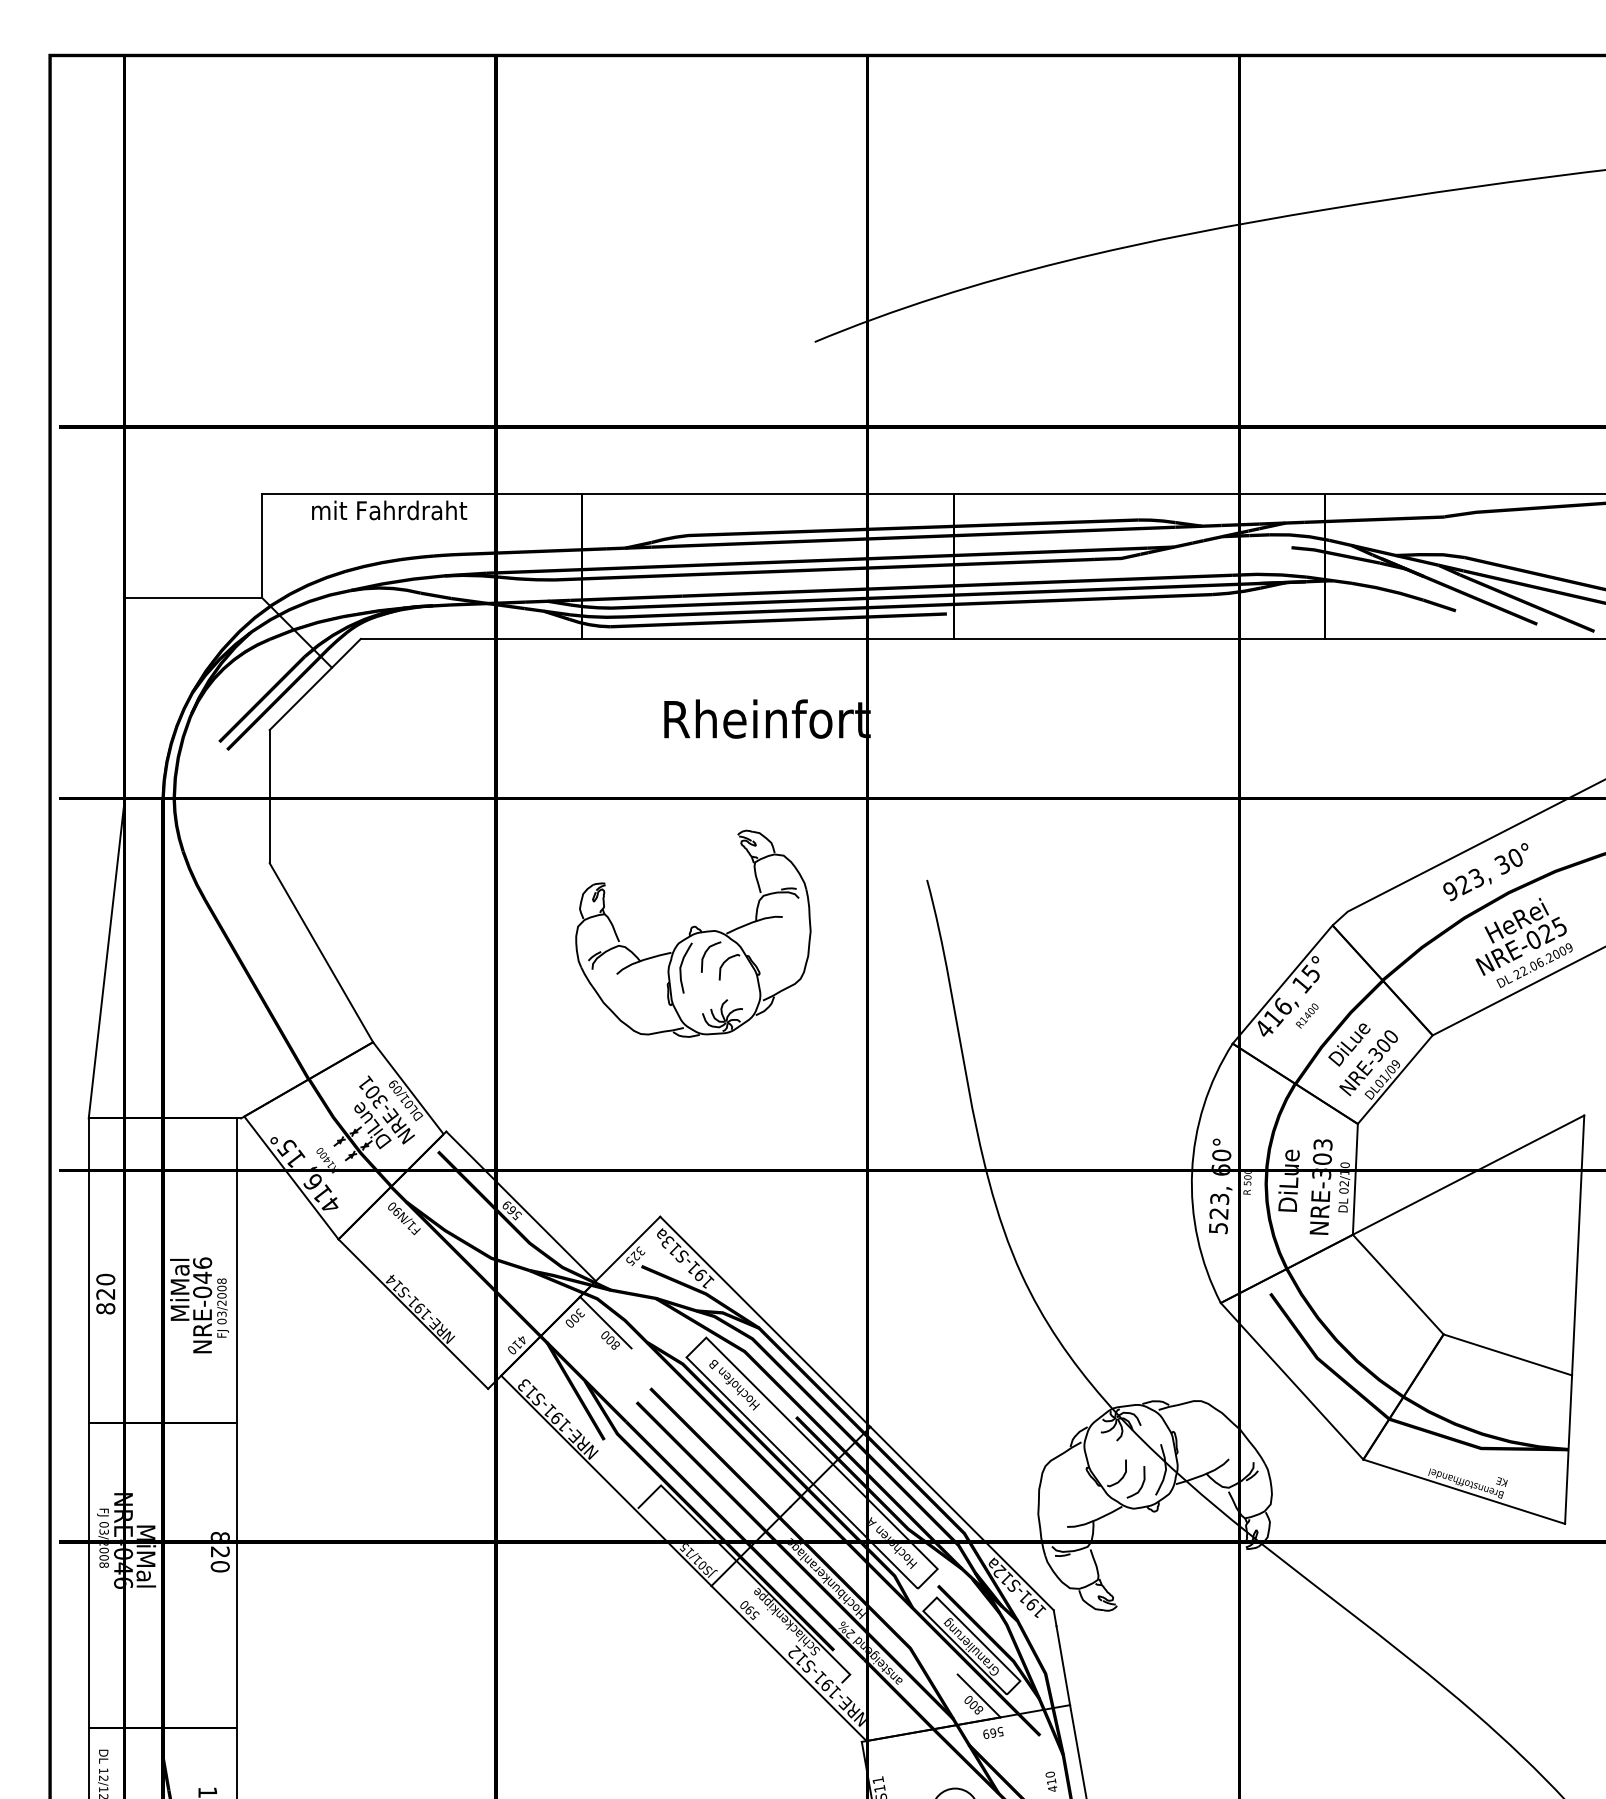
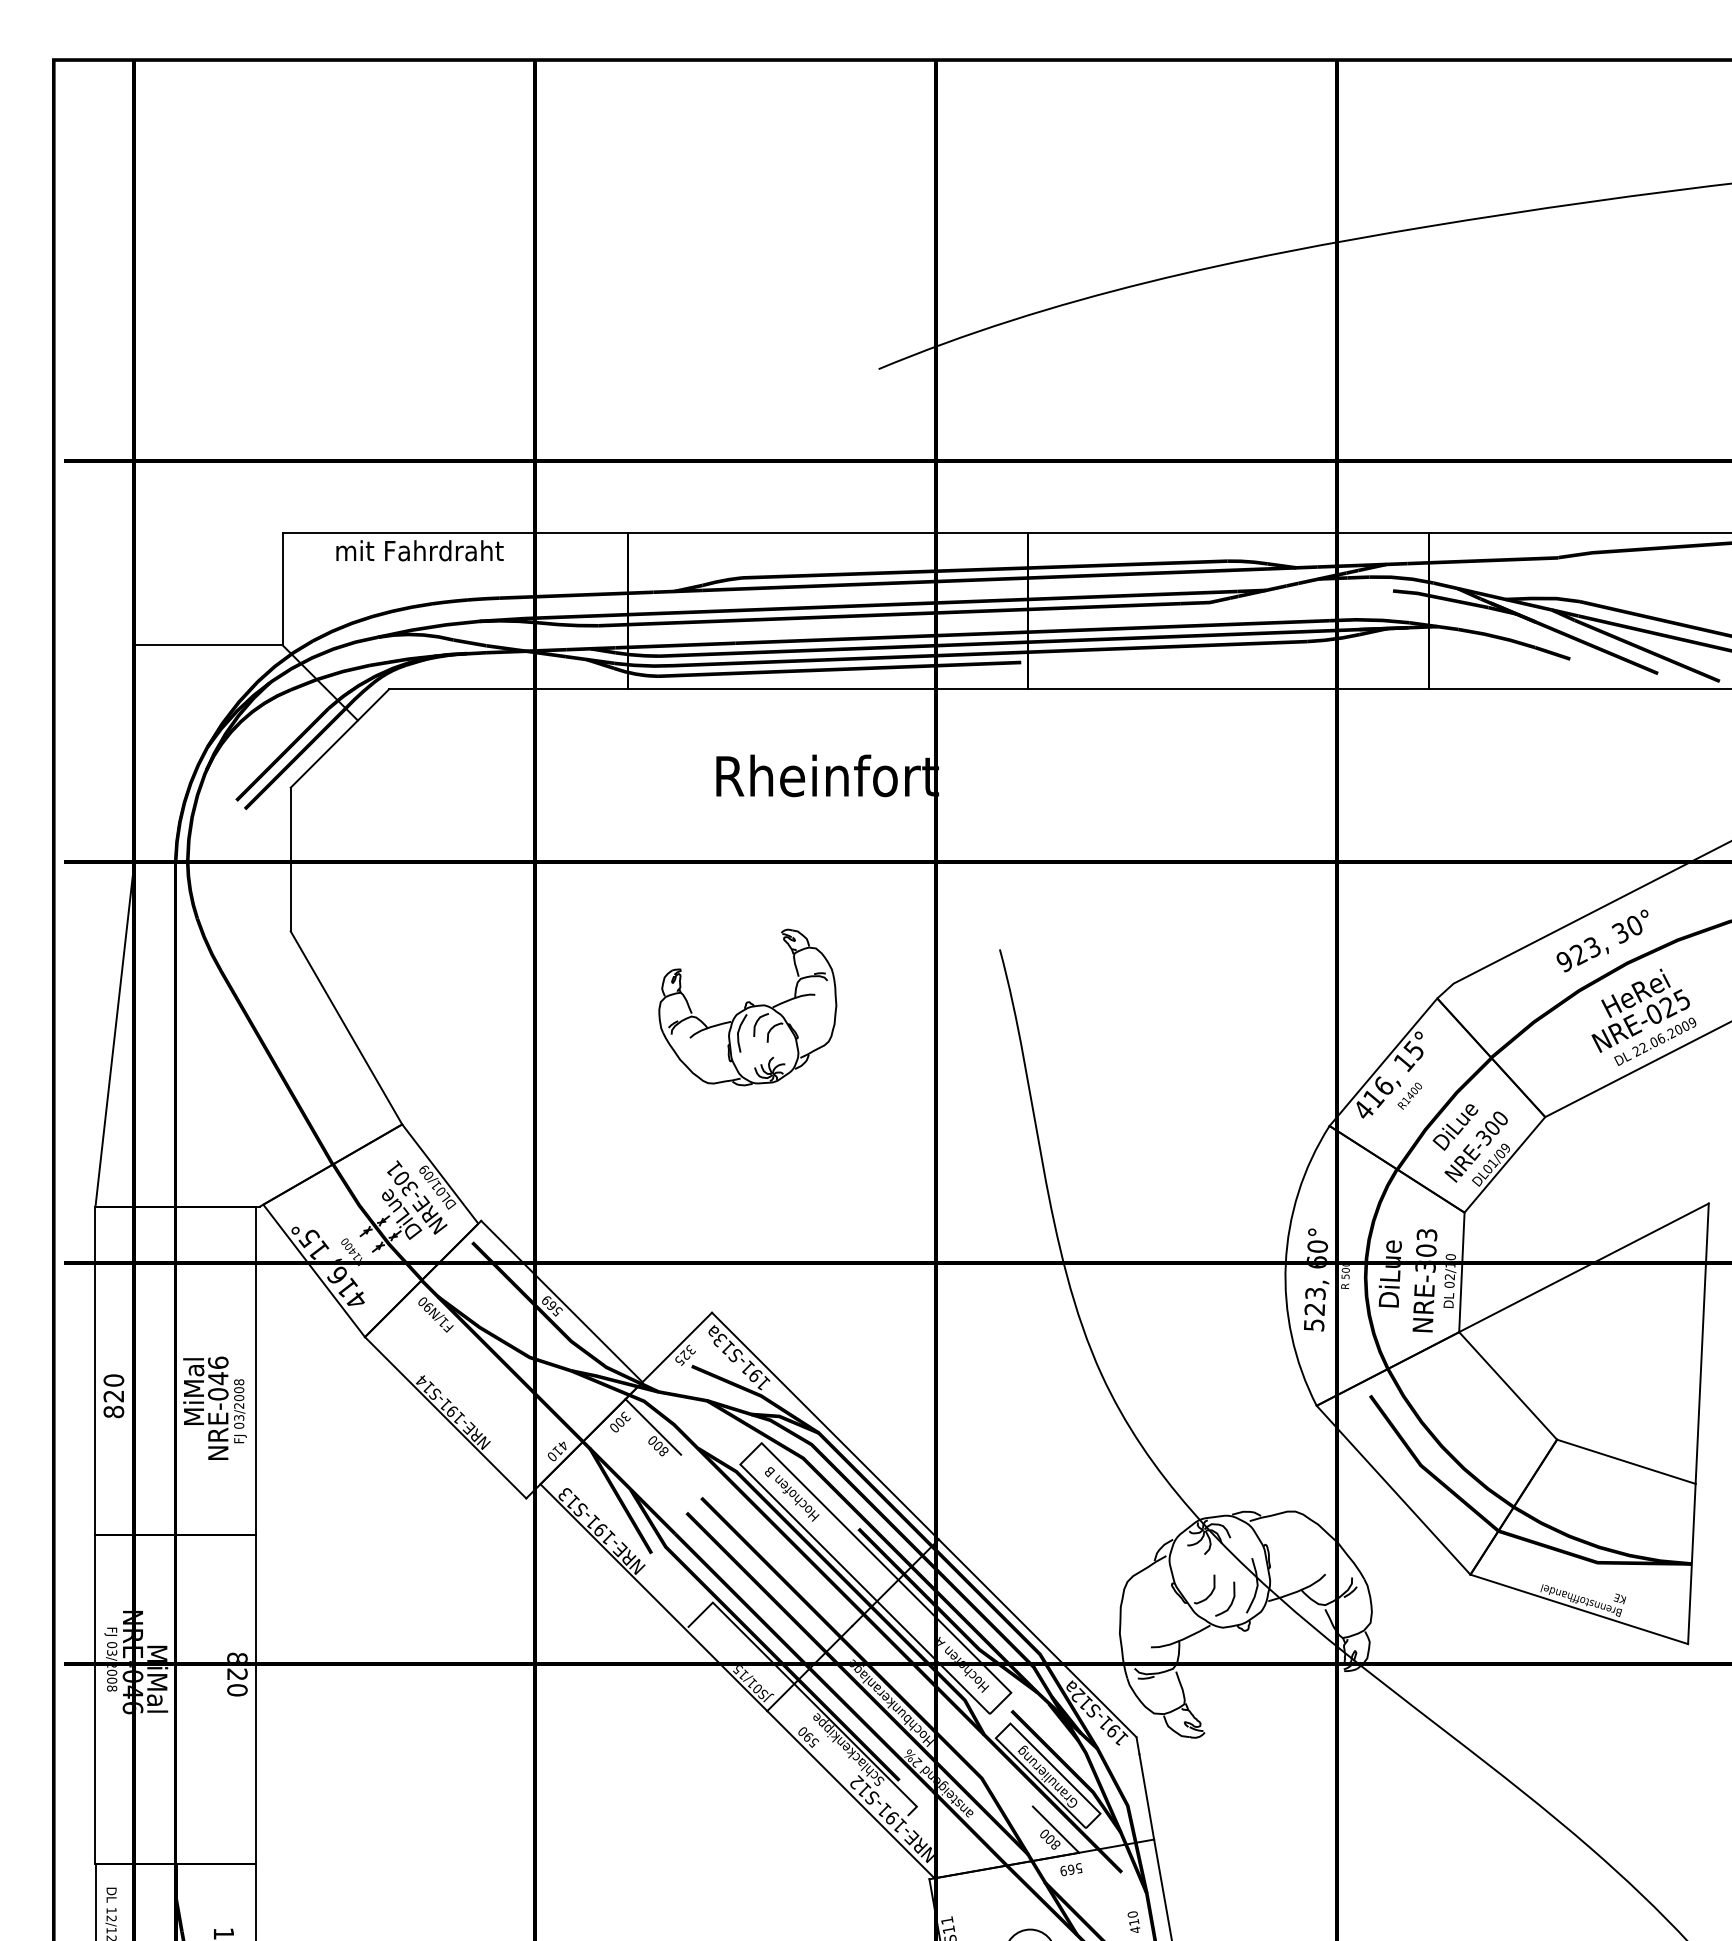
part: (693, 933) -> (747, 1007), size x0.7

